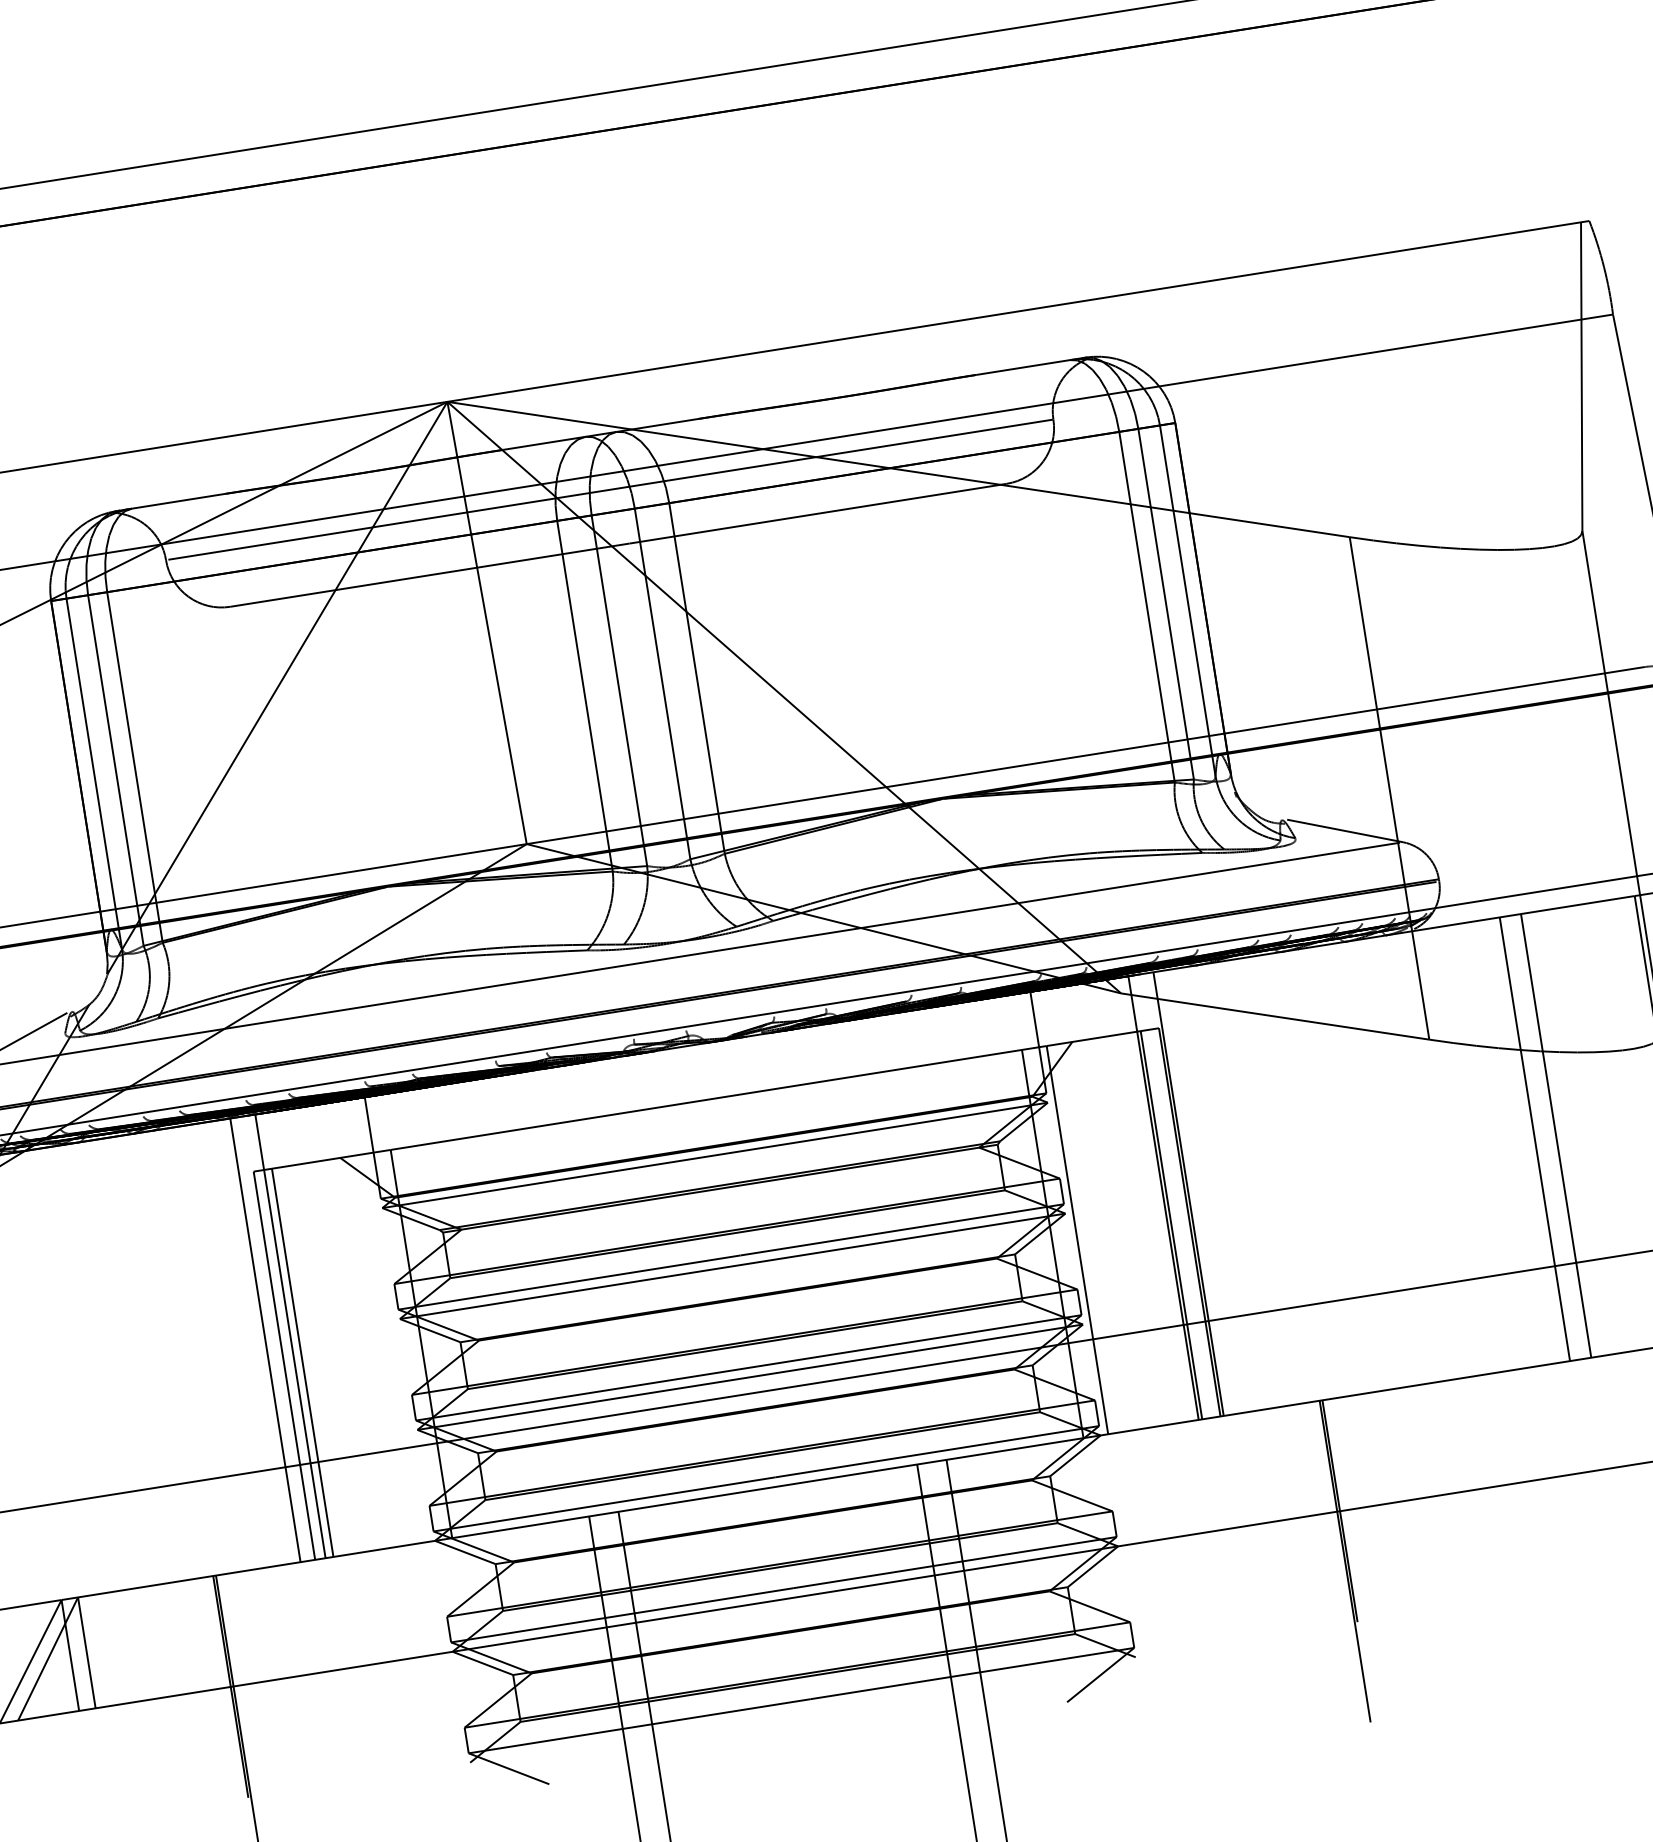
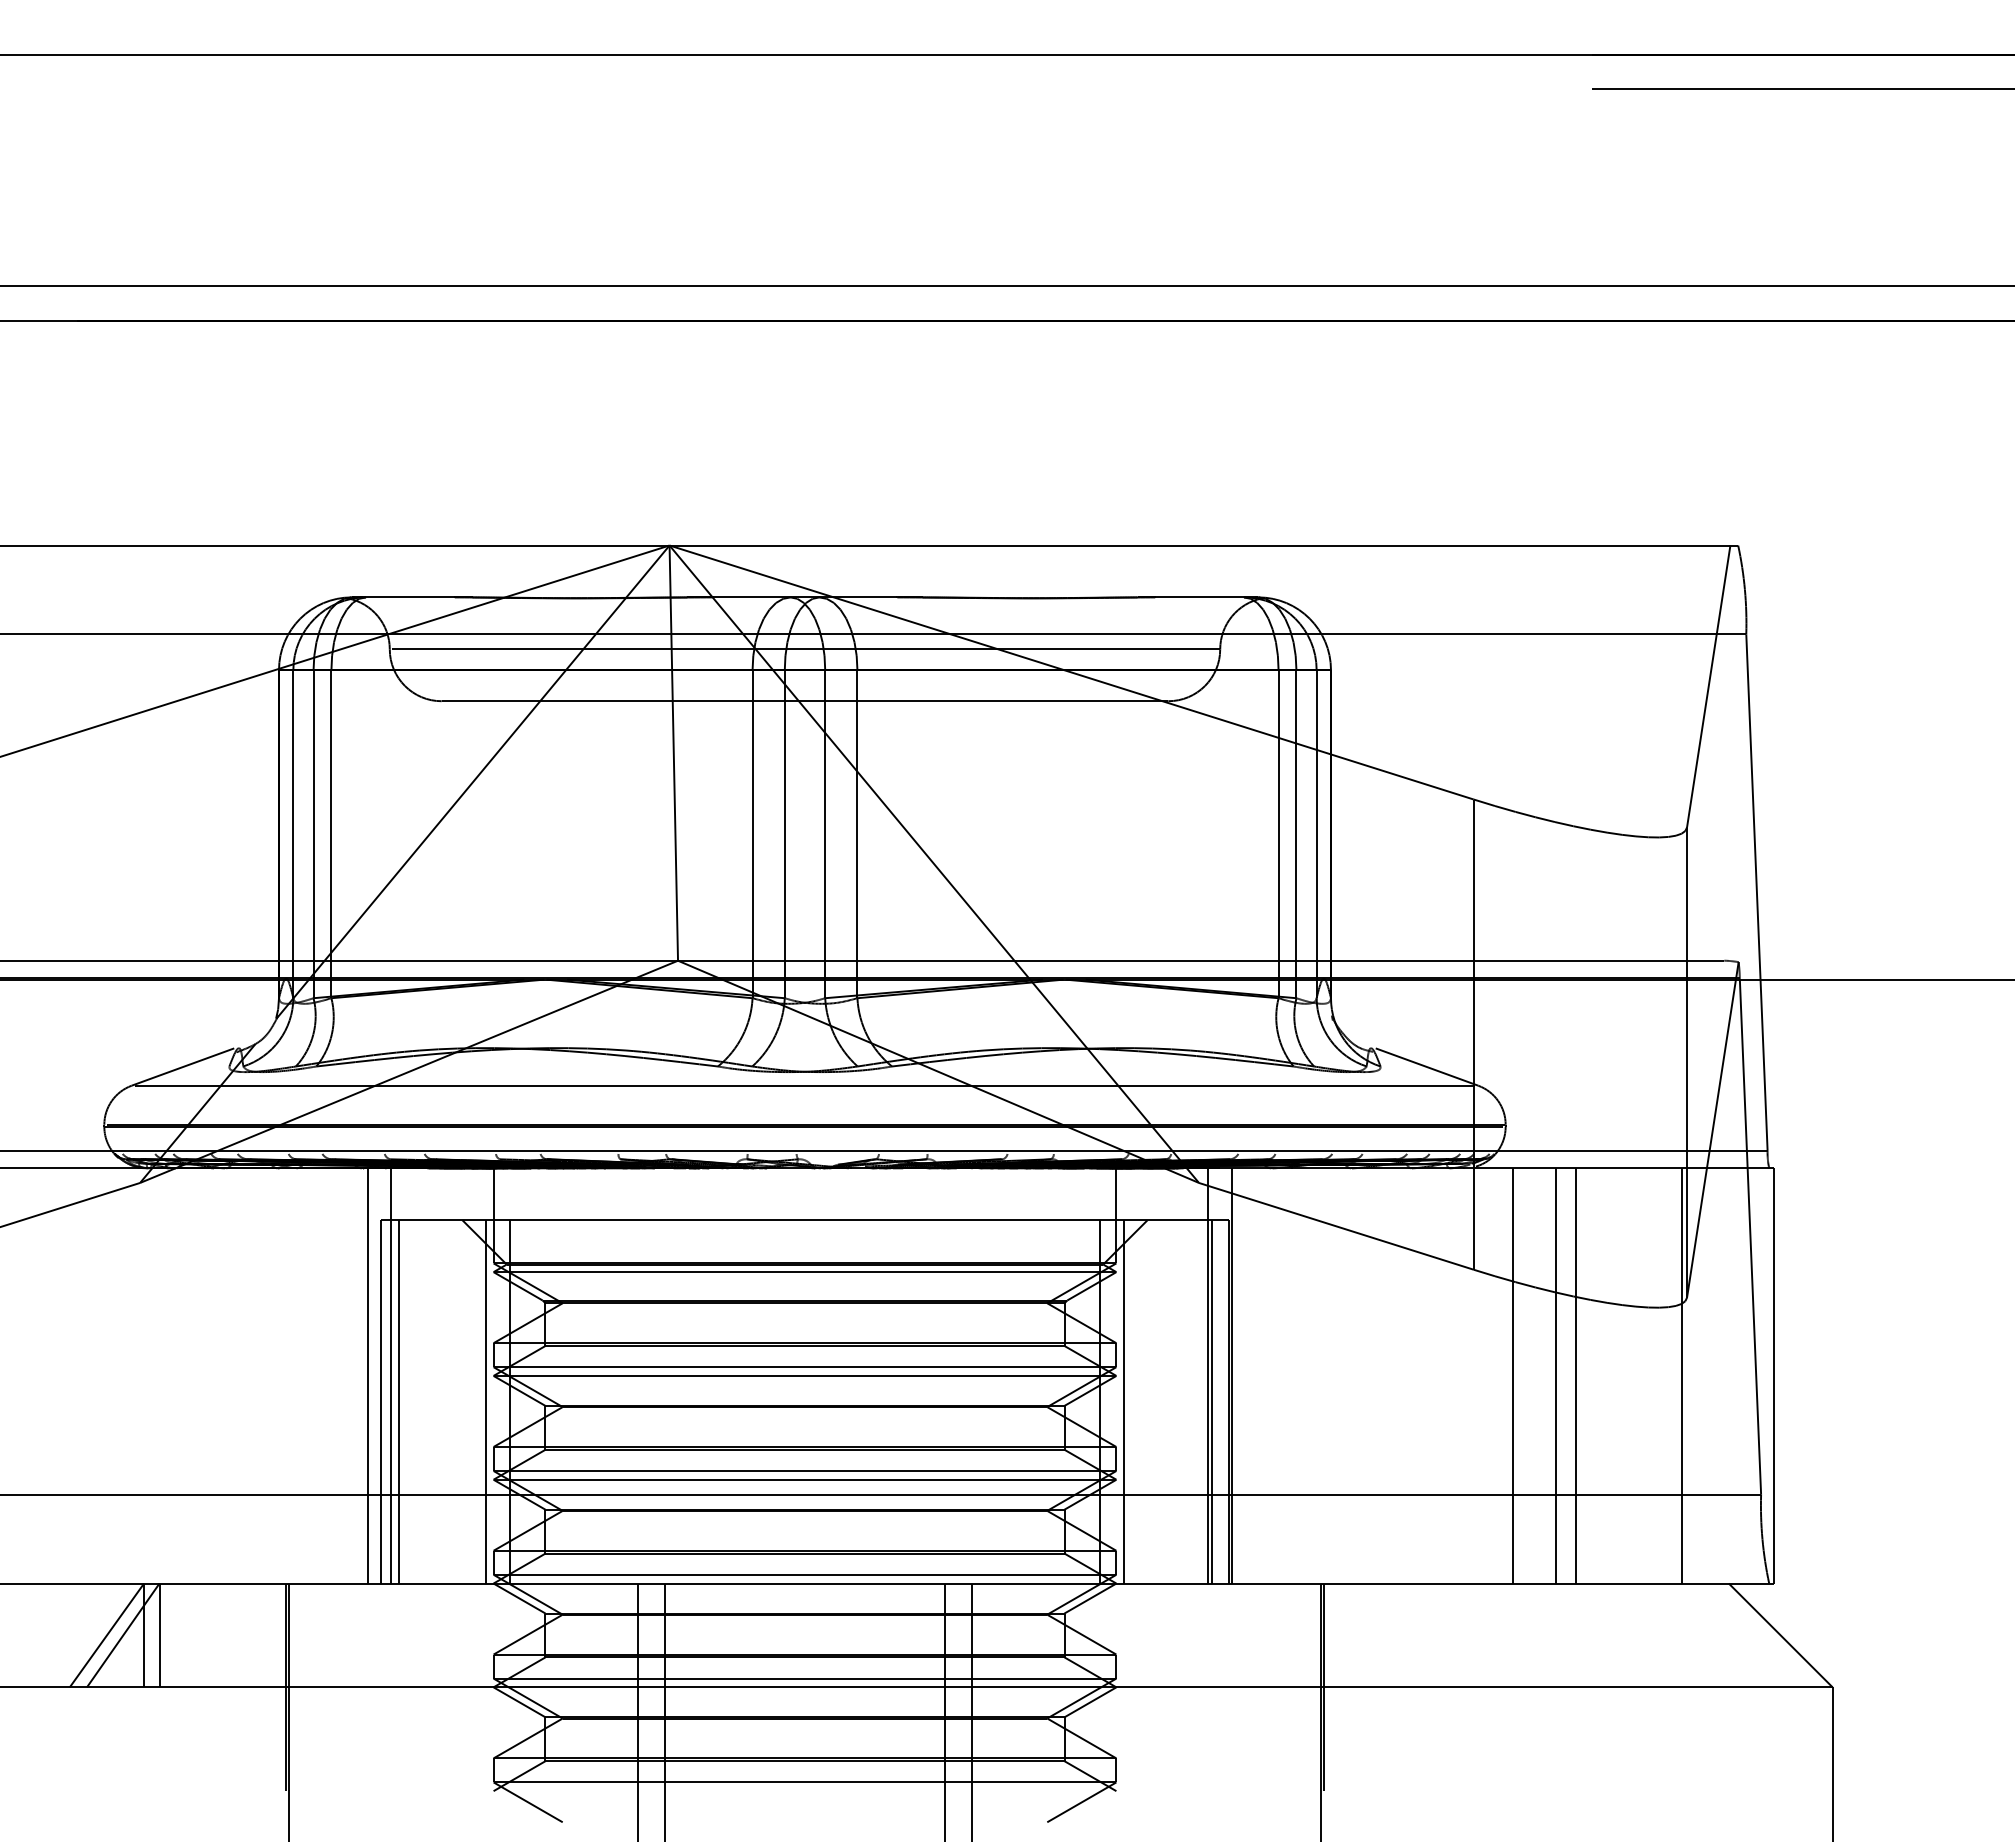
line: (1489, 1145) -> (1513, 1375), added
line: (396, 1347) -> (486, 1401), added

